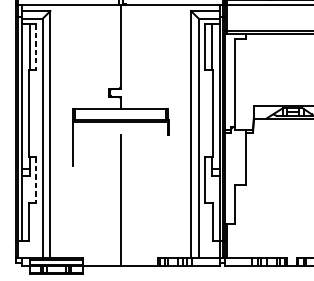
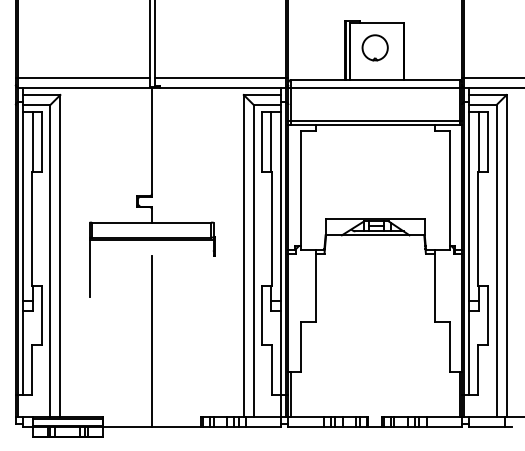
line: (36, 47) -> (42, 142), dashed -> solid
line: (36, 180) -> (42, 315), dashed -> solid

